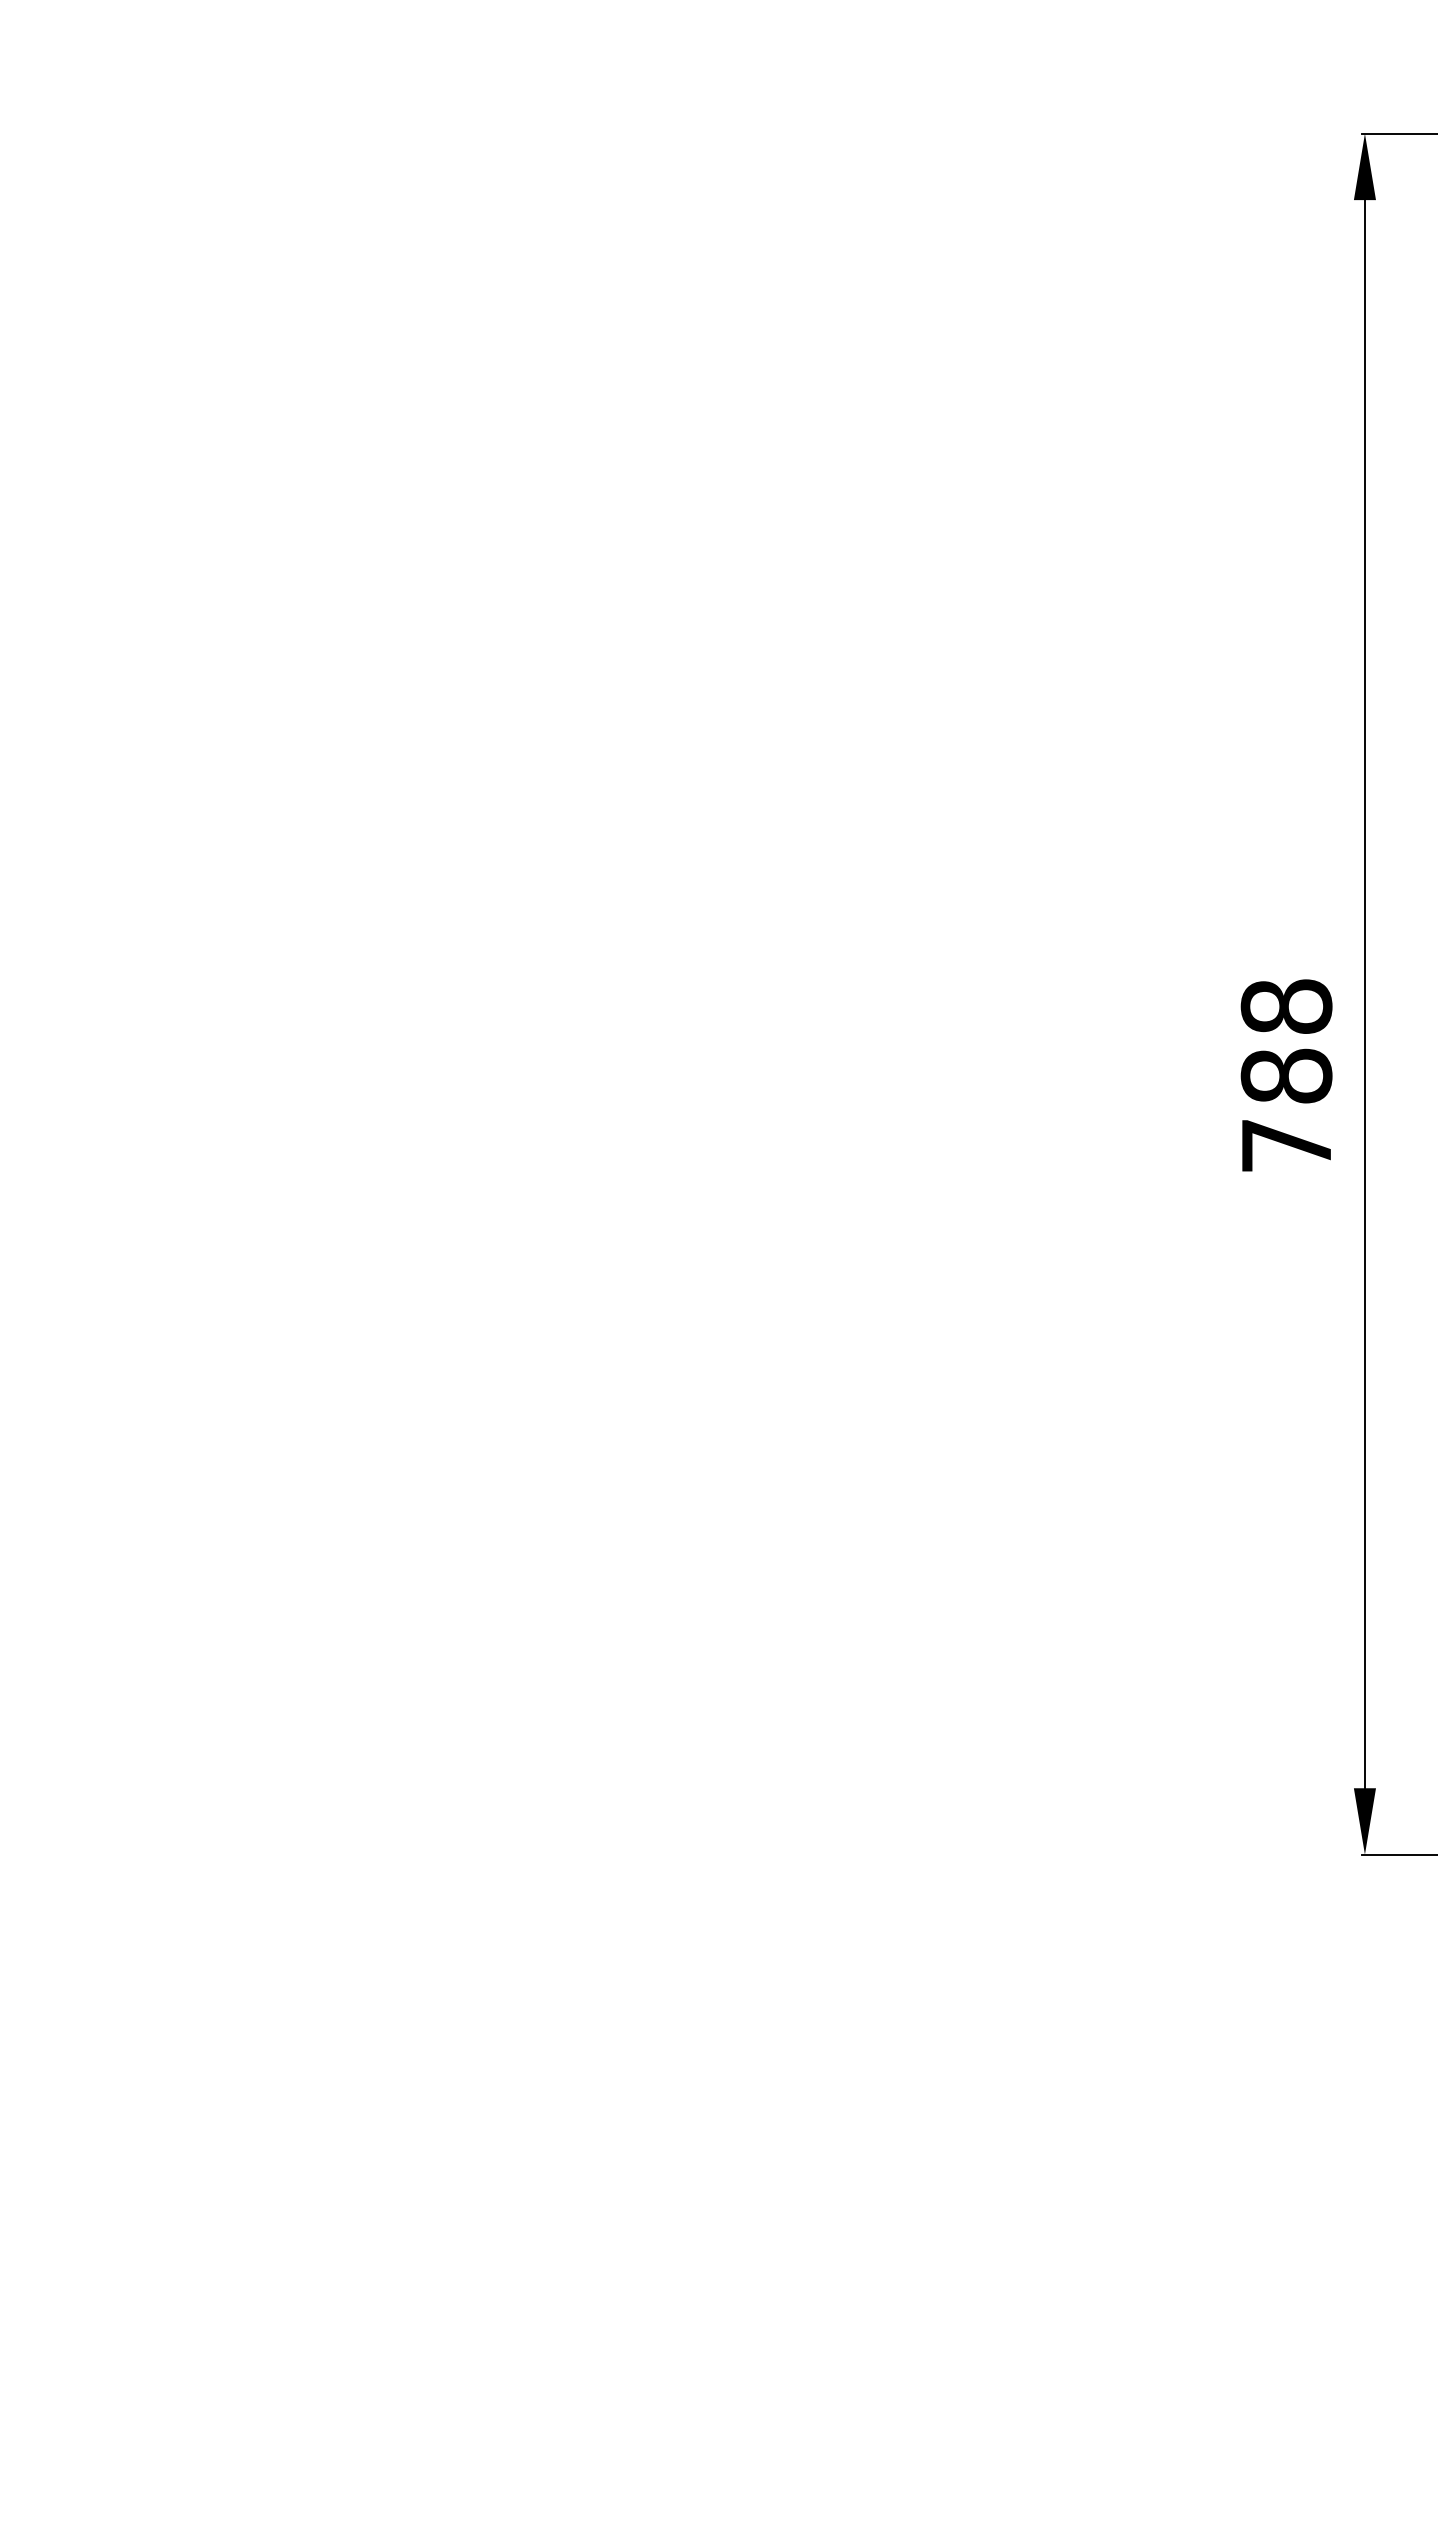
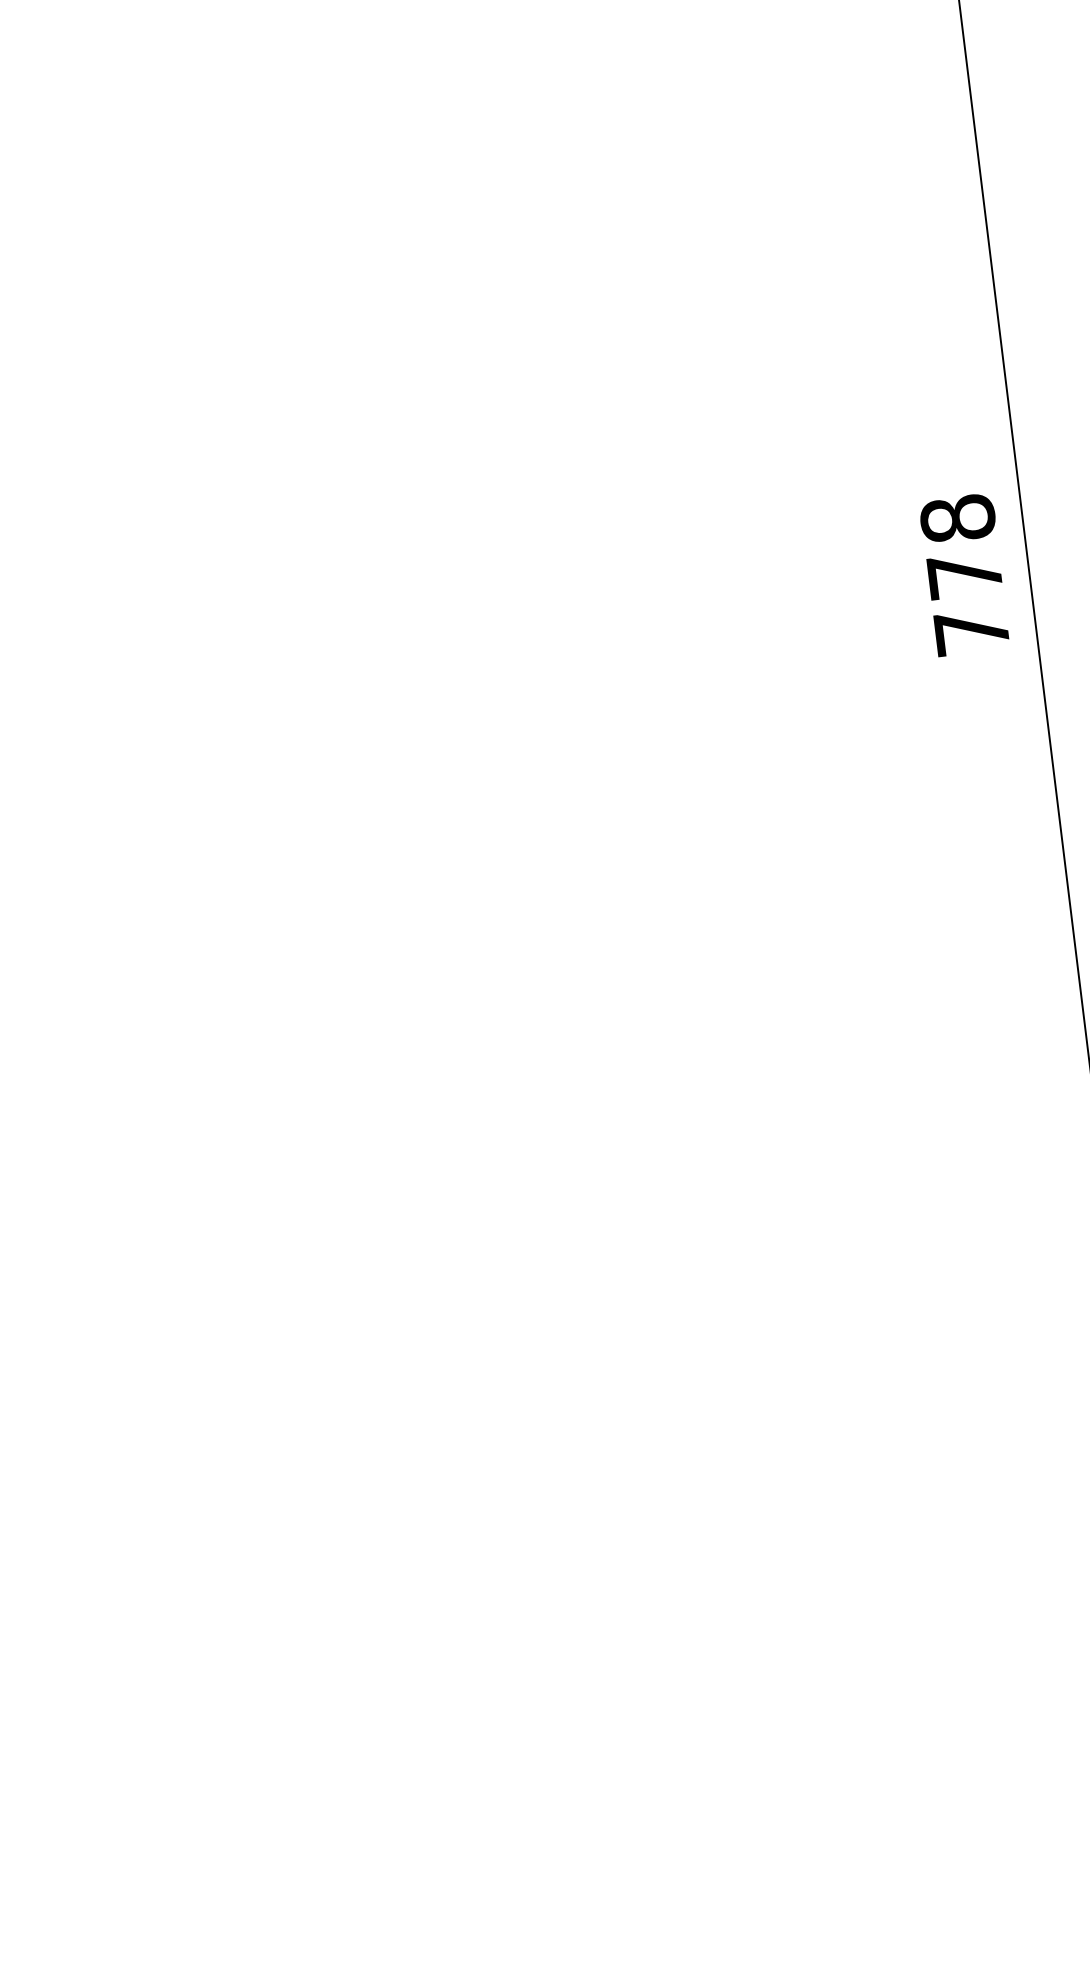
text: (1286, 1075) -> (964, 574), 788 -> 778

